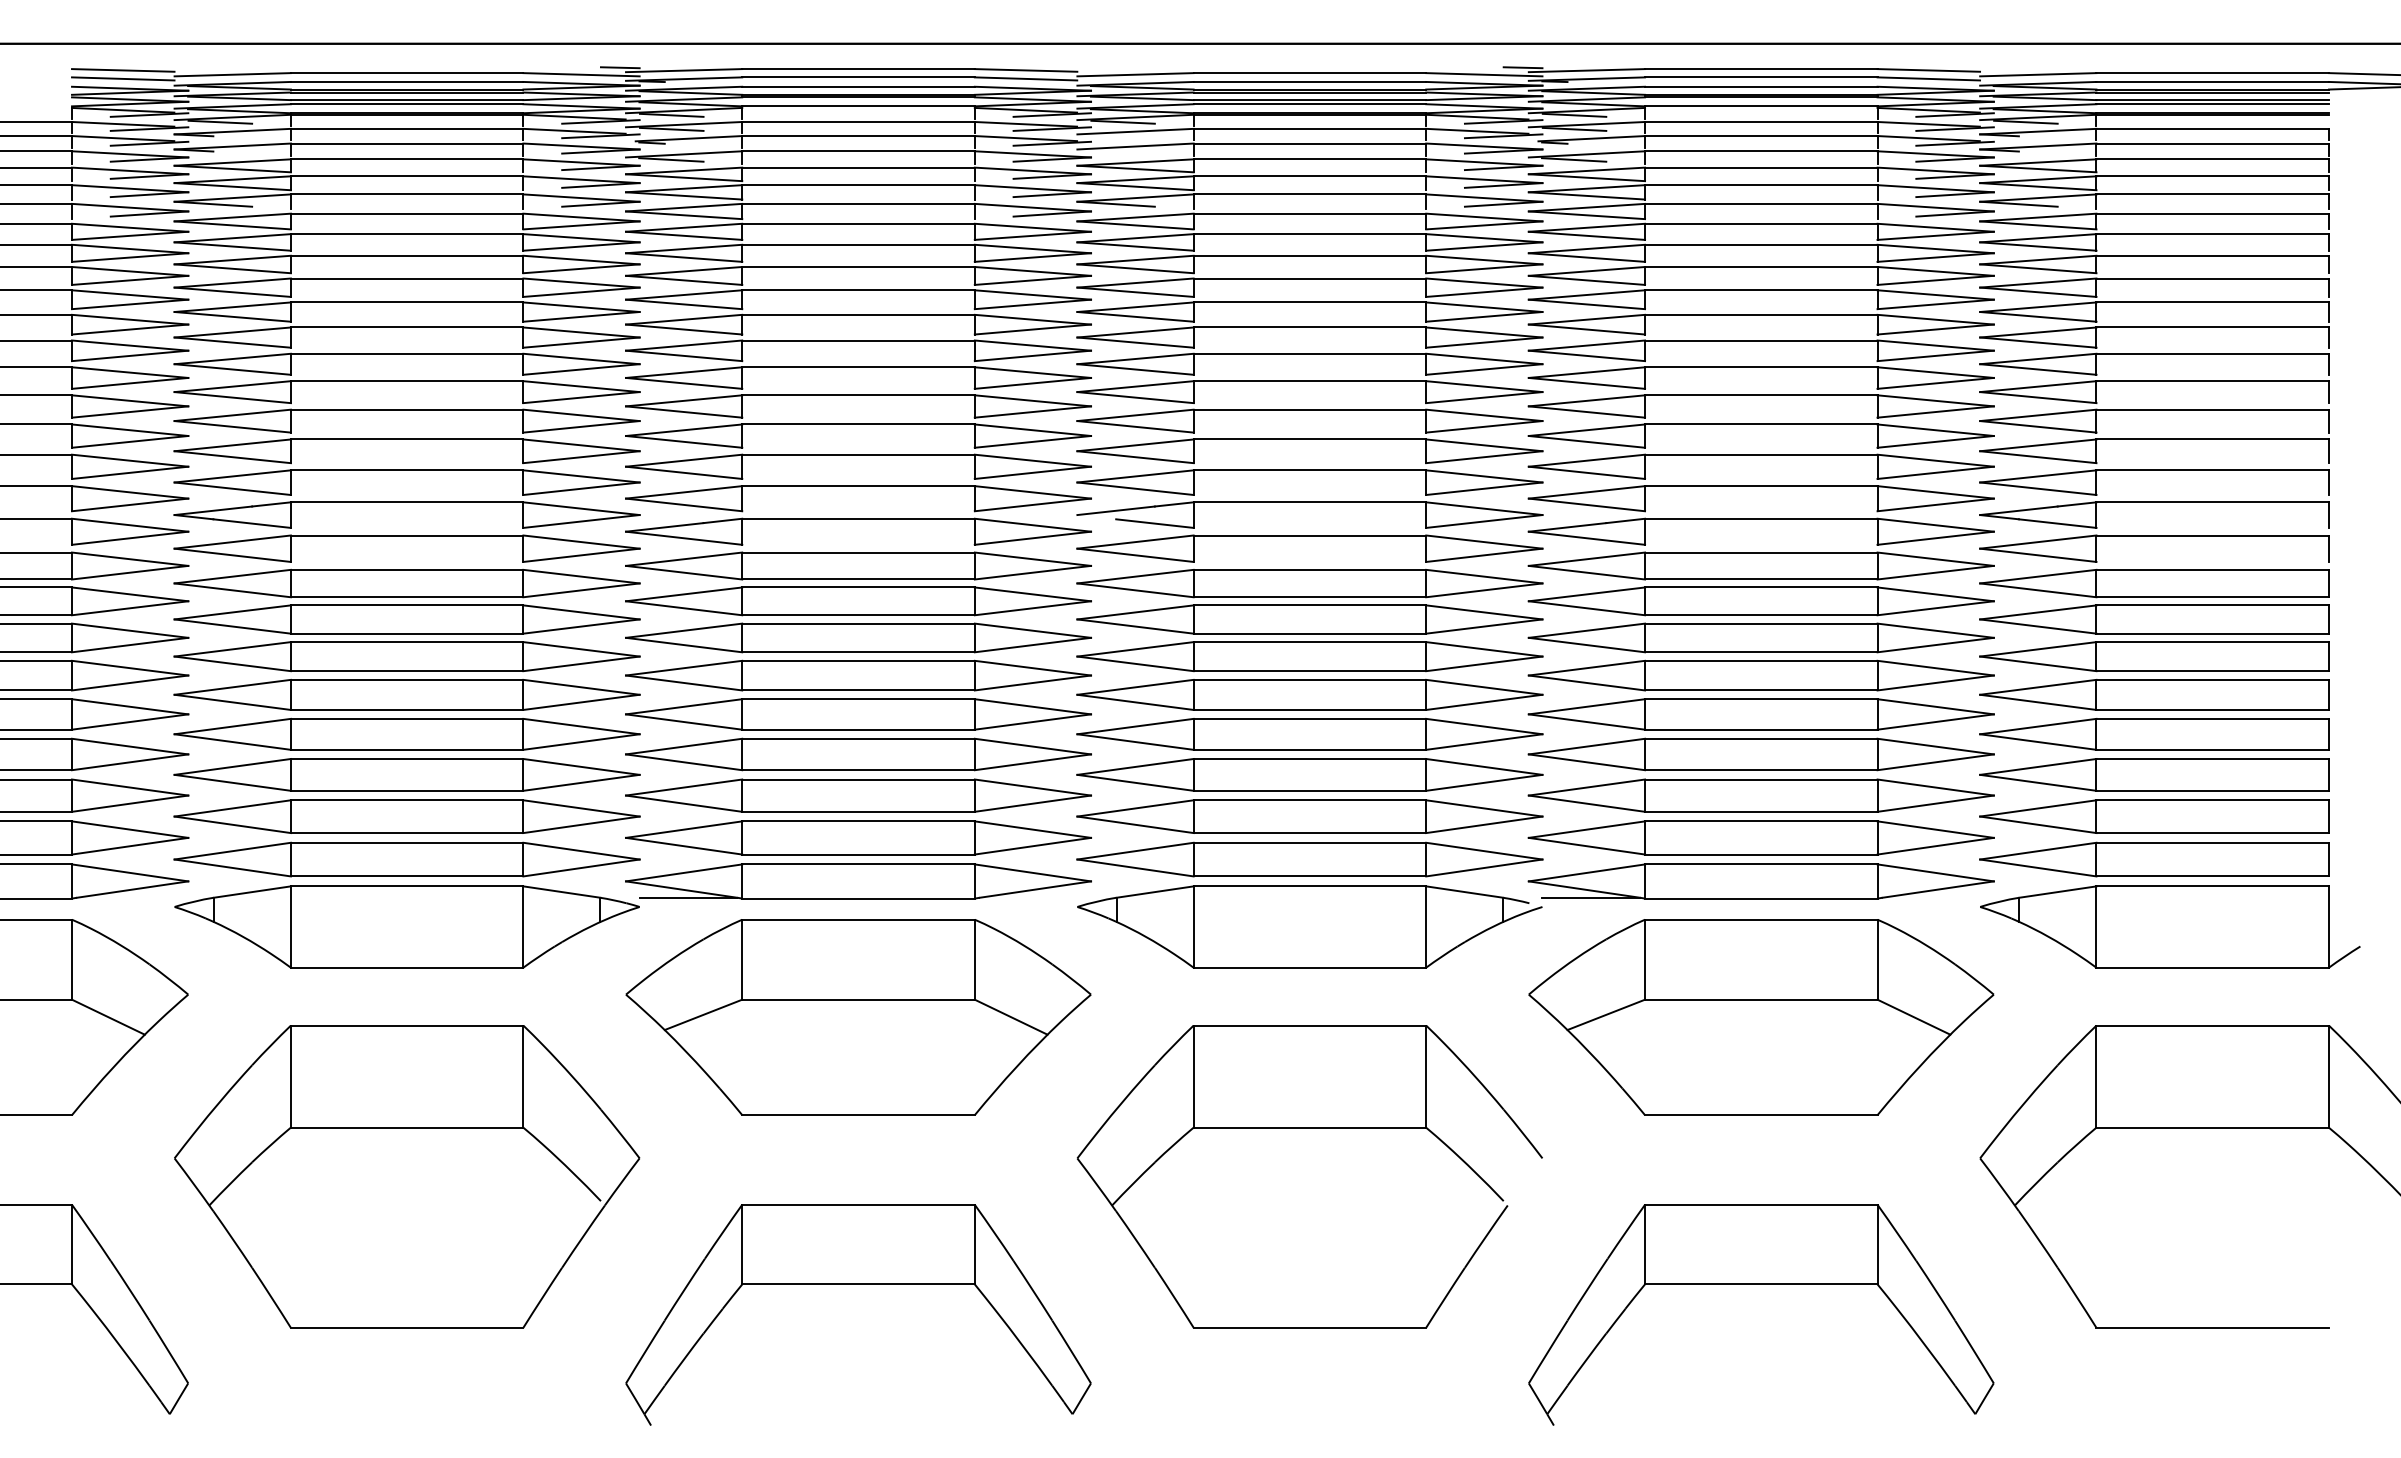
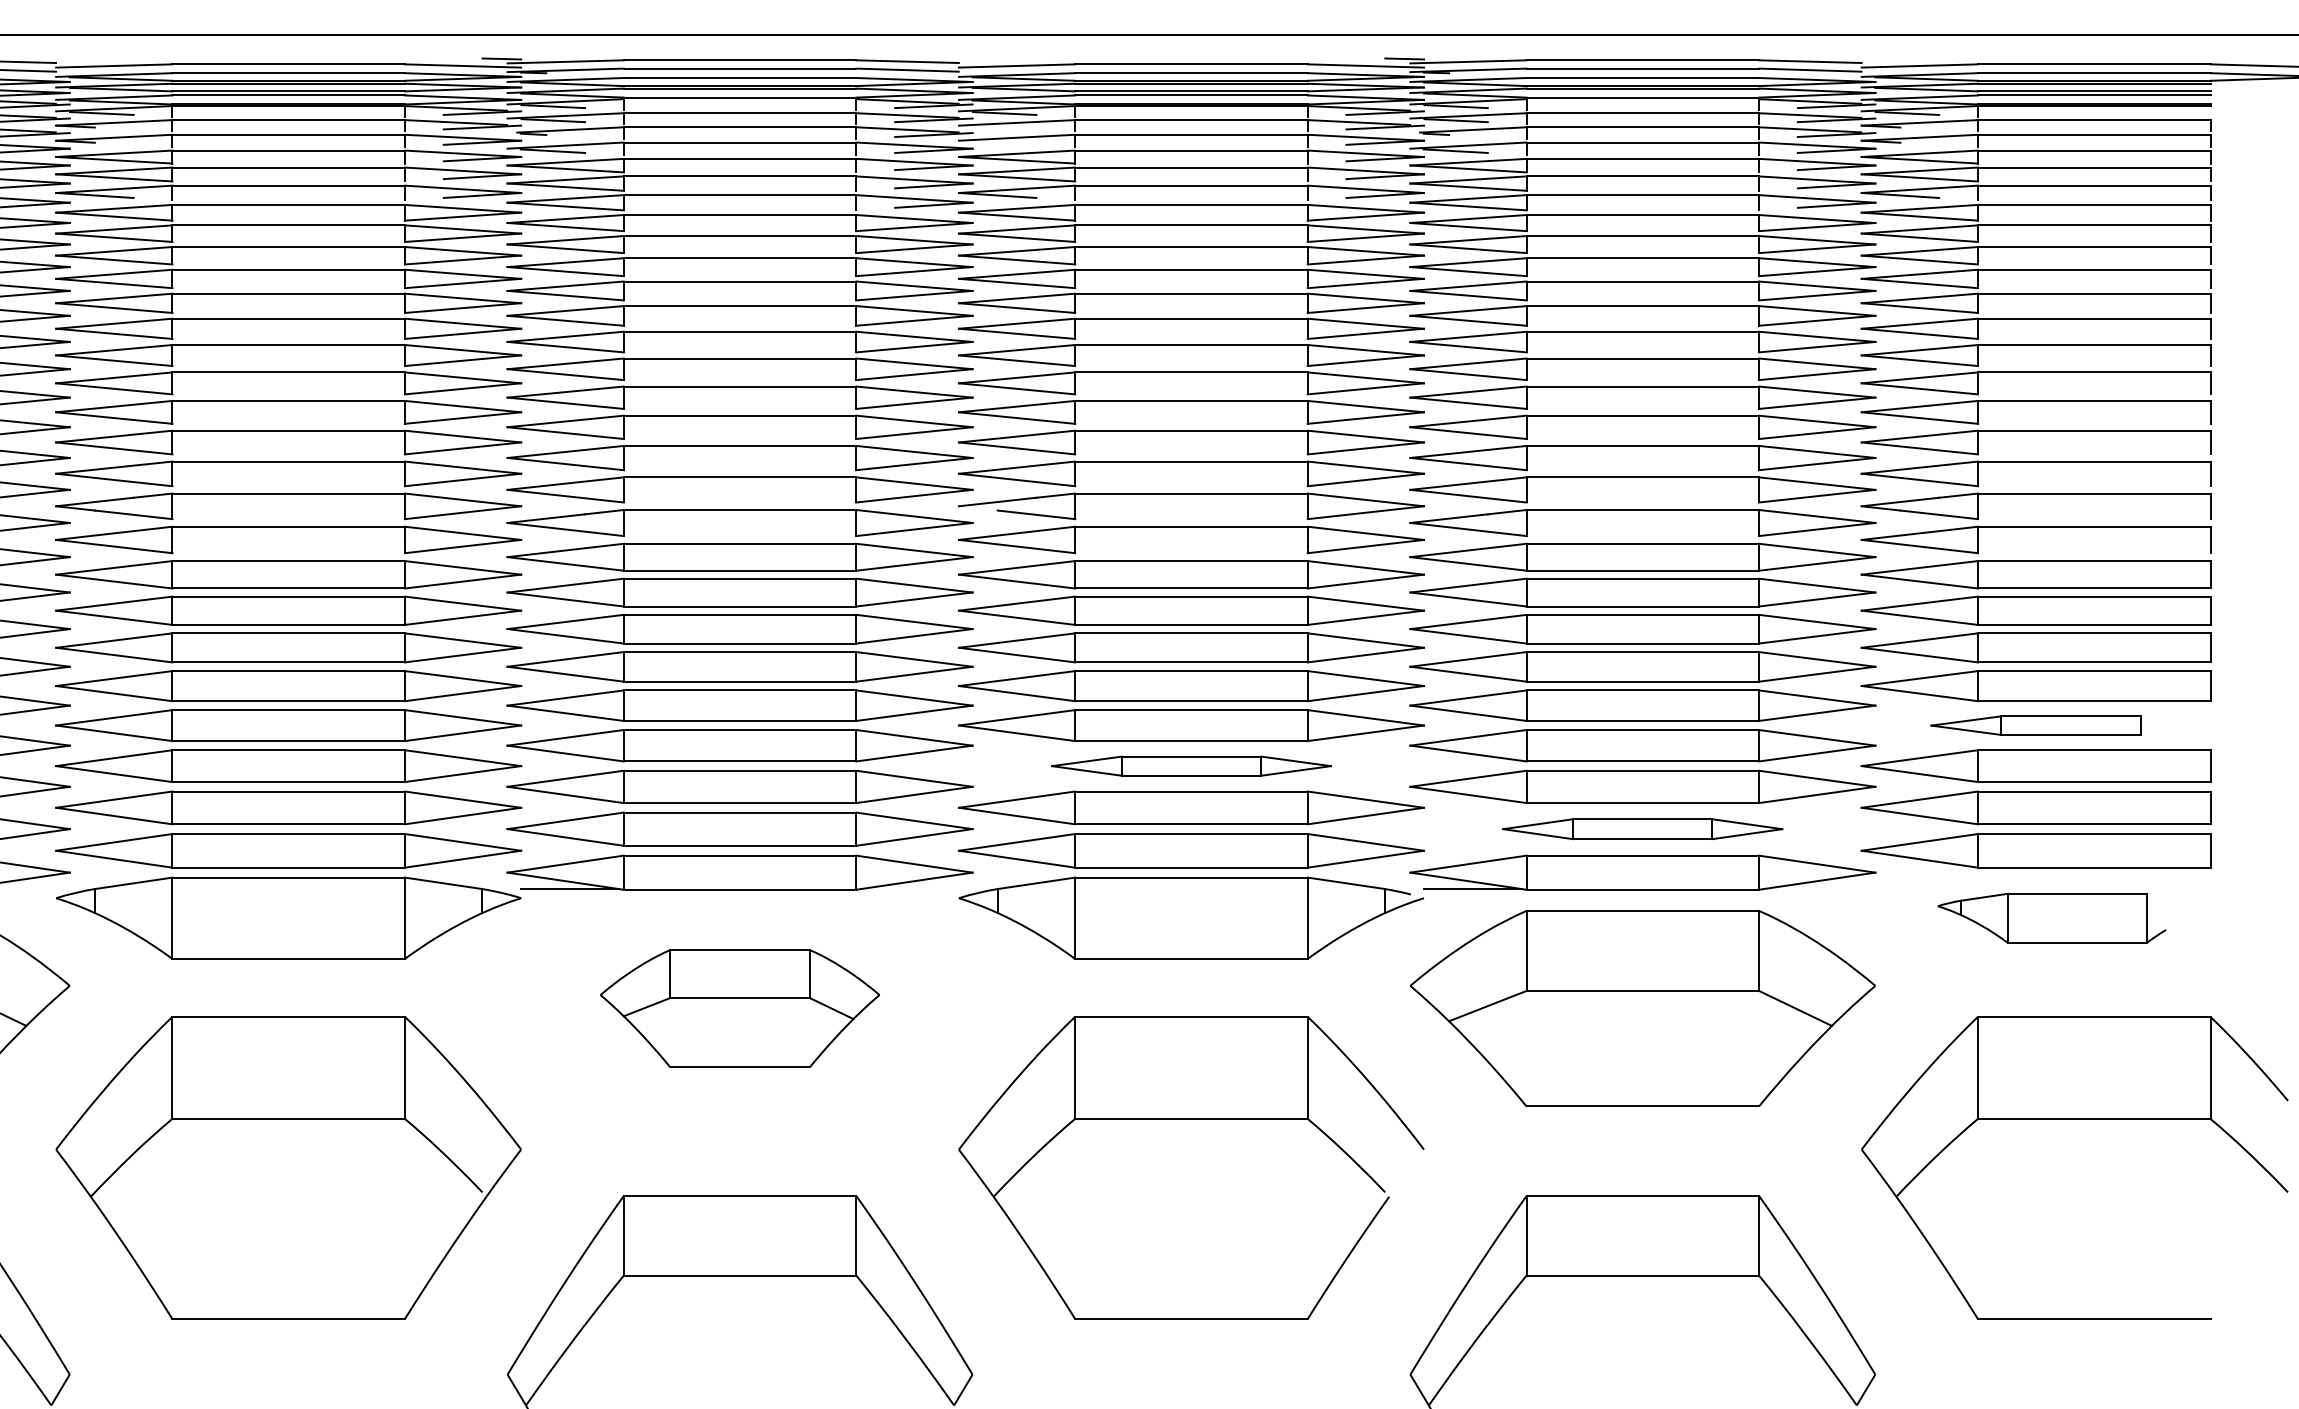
part: (2154, 734) -> (2036, 725), size x0.6
part: (1309, 774) -> (1191, 765), size x0.6
part: (1760, 837) -> (1642, 828), size x0.6
part: (2170, 926) -> (2052, 917), size x0.6
part: (858, 1017) -> (740, 1008), size x0.6

